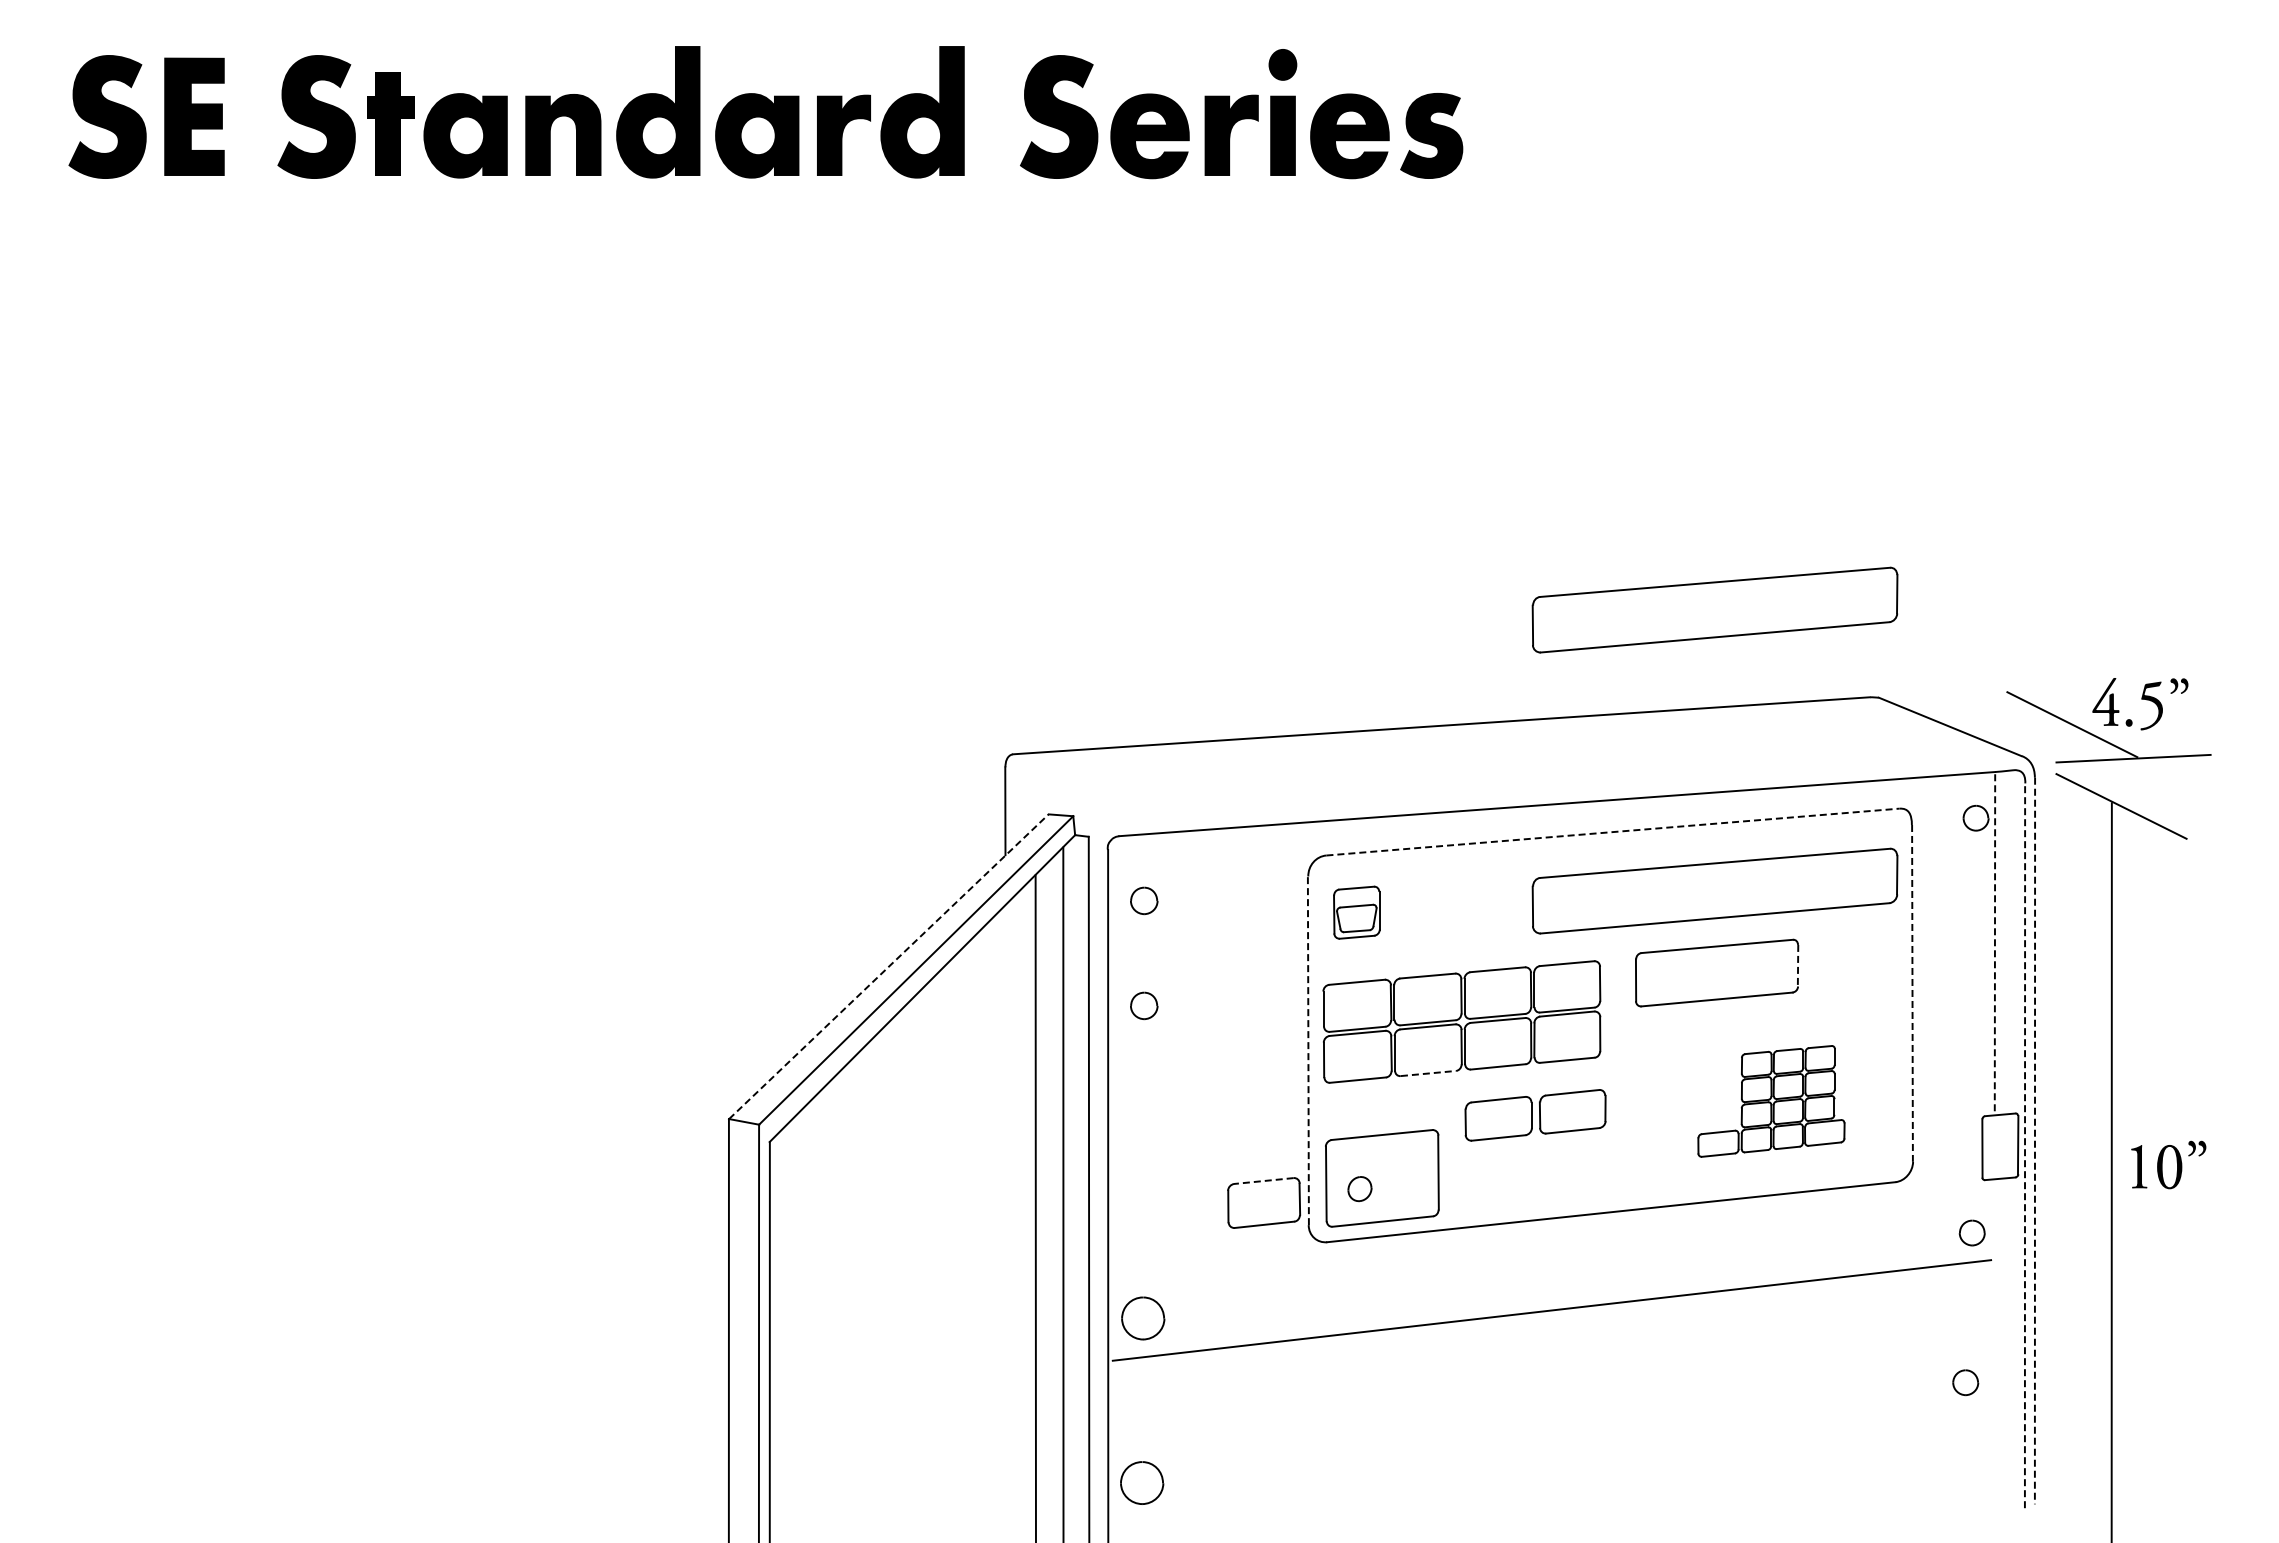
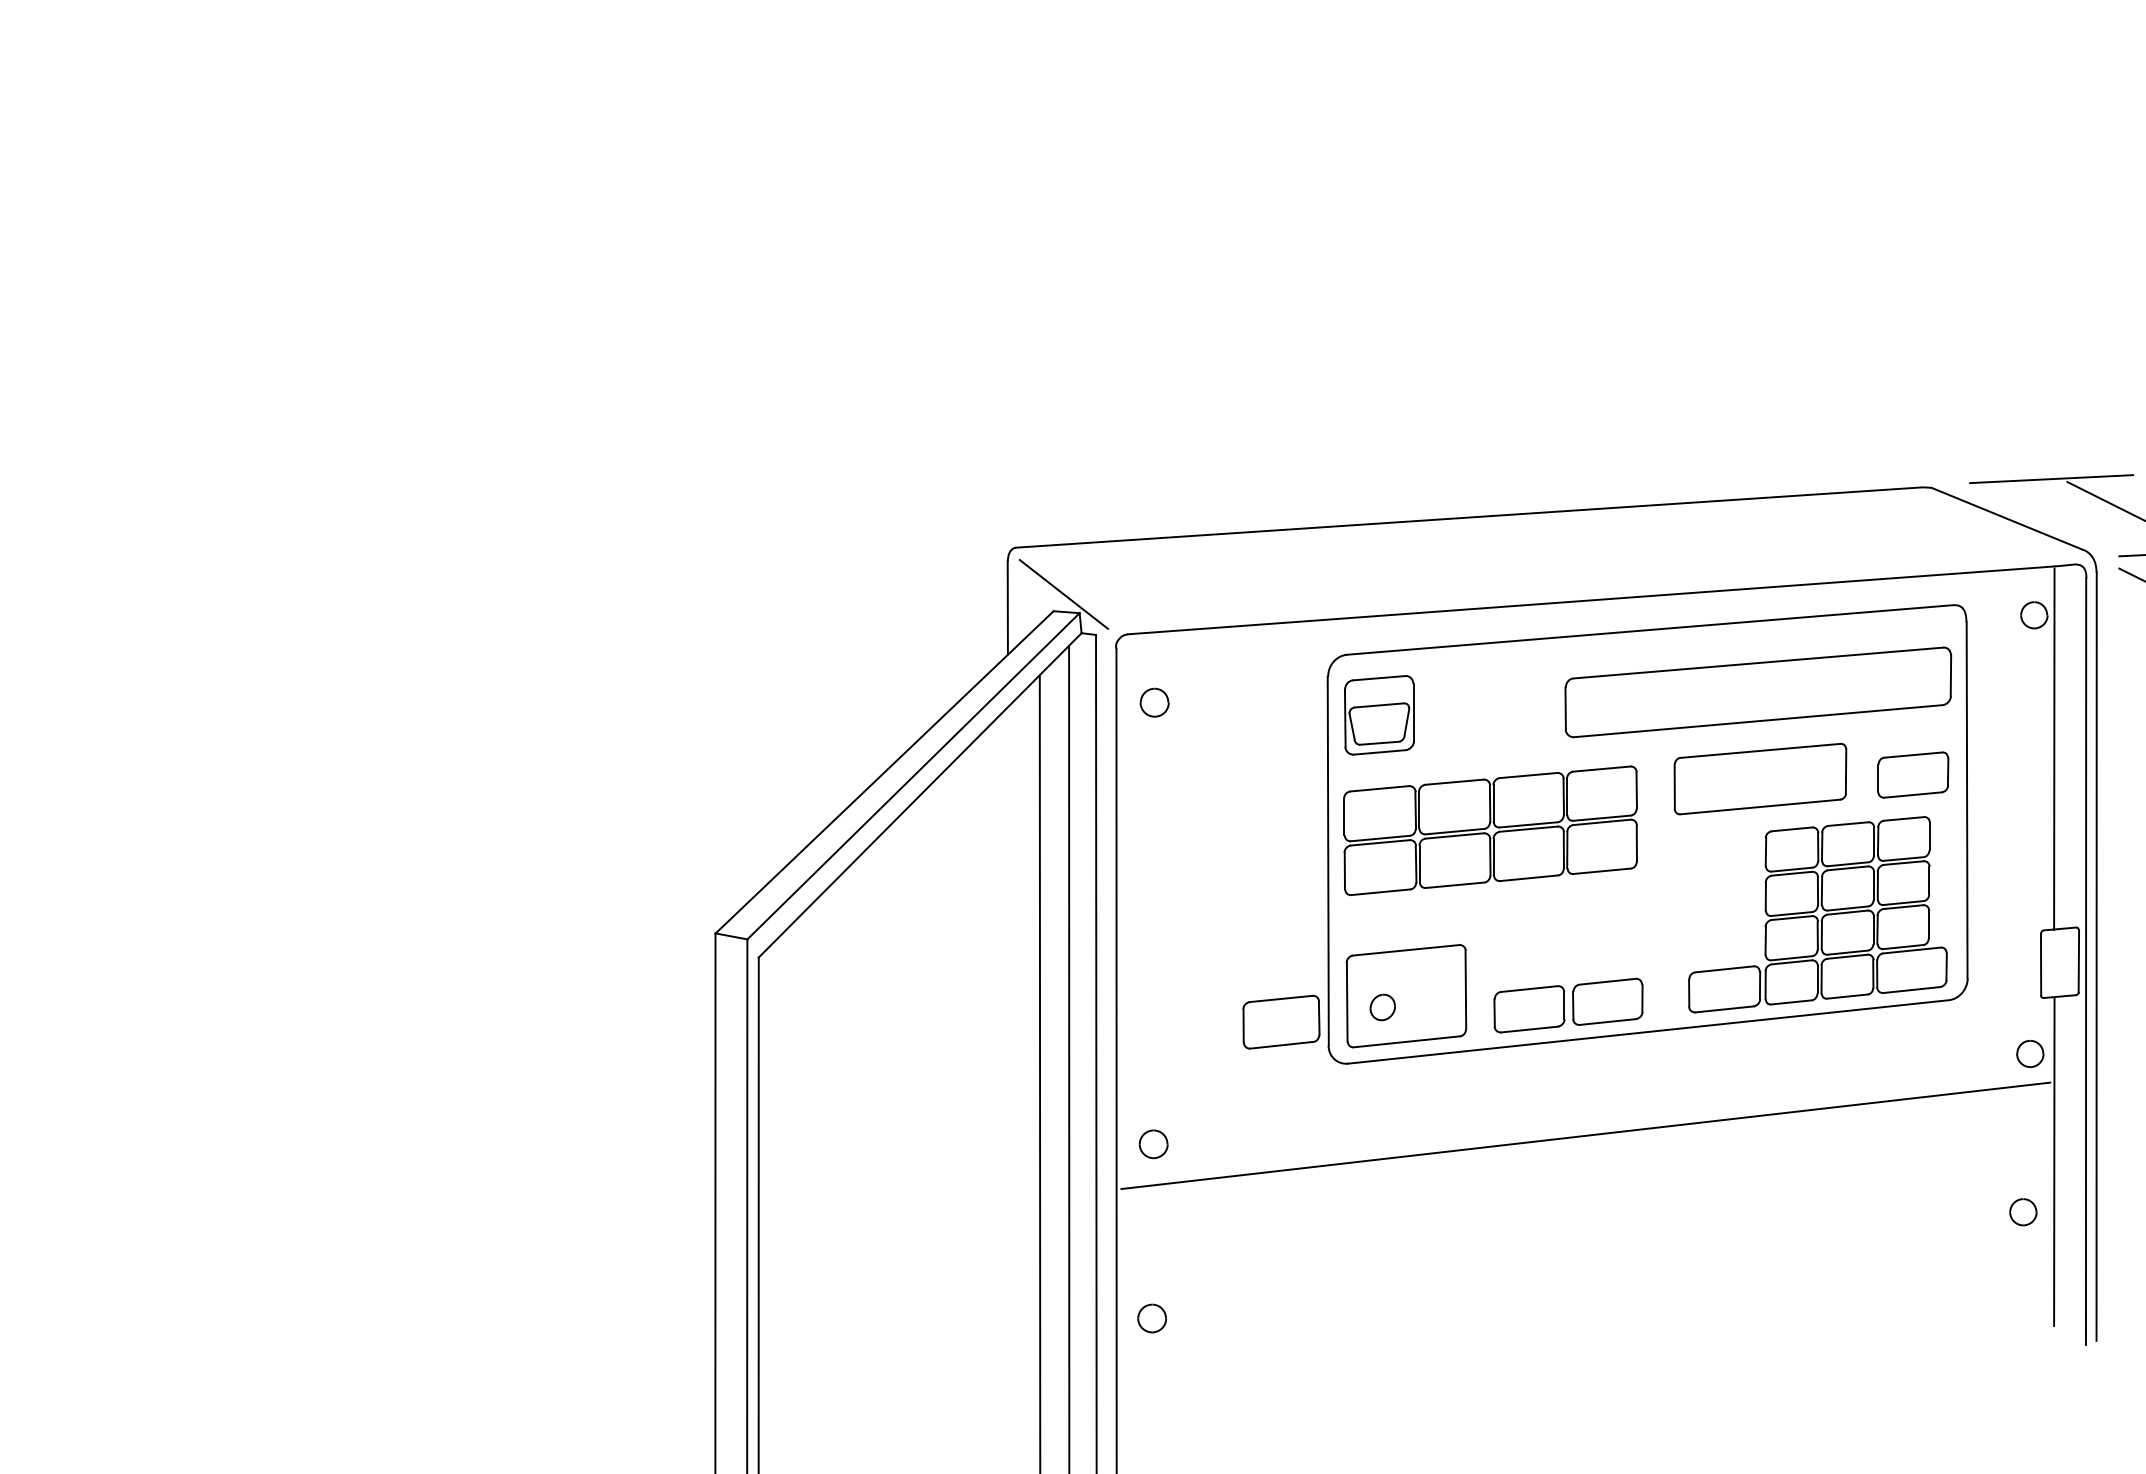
part: (1714, 609) -> (1757, 394), removed
line: (1992, 689) -> (2051, 479), added
line: (1058, 798) -> (1064, 594), added
line: (1613, 832) -> (1650, 630), dashed -> solid
part: (1356, 912) -> (1379, 714), size x1.43
line: (1994, 945) -> (2053, 749), dashed -> solid
line: (1798, 965) -> (1846, 771), dashed -> solid
line: (888, 966) -> (884, 772), dashed -> solid
part: (1861, 969) -> (1913, 775), added
line: (1912, 993) -> (1967, 800), dashed -> solid
part: (1144, 1005) -> (1154, 813), removed
line: (1308, 1050) -> (1328, 860), dashed -> solid
line: (1428, 1073) -> (1455, 885), dashed -> solid
part: (1771, 1101) -> (1817, 914), size x1.67
part: (1535, 1115) -> (1568, 1005), moved
line: (2034, 1141) -> (2096, 957), dashed -> solid
line: (2025, 1145) -> (2086, 961), dashed -> solid
line: (1263, 1181) -> (1280, 999), dashed -> solid
part: (1143, 1318) -> (1153, 1144), size x0.62
line: (1994, 1335) -> (2053, 1162), added
part: (1141, 1483) -> (1151, 1318), size x0.62

